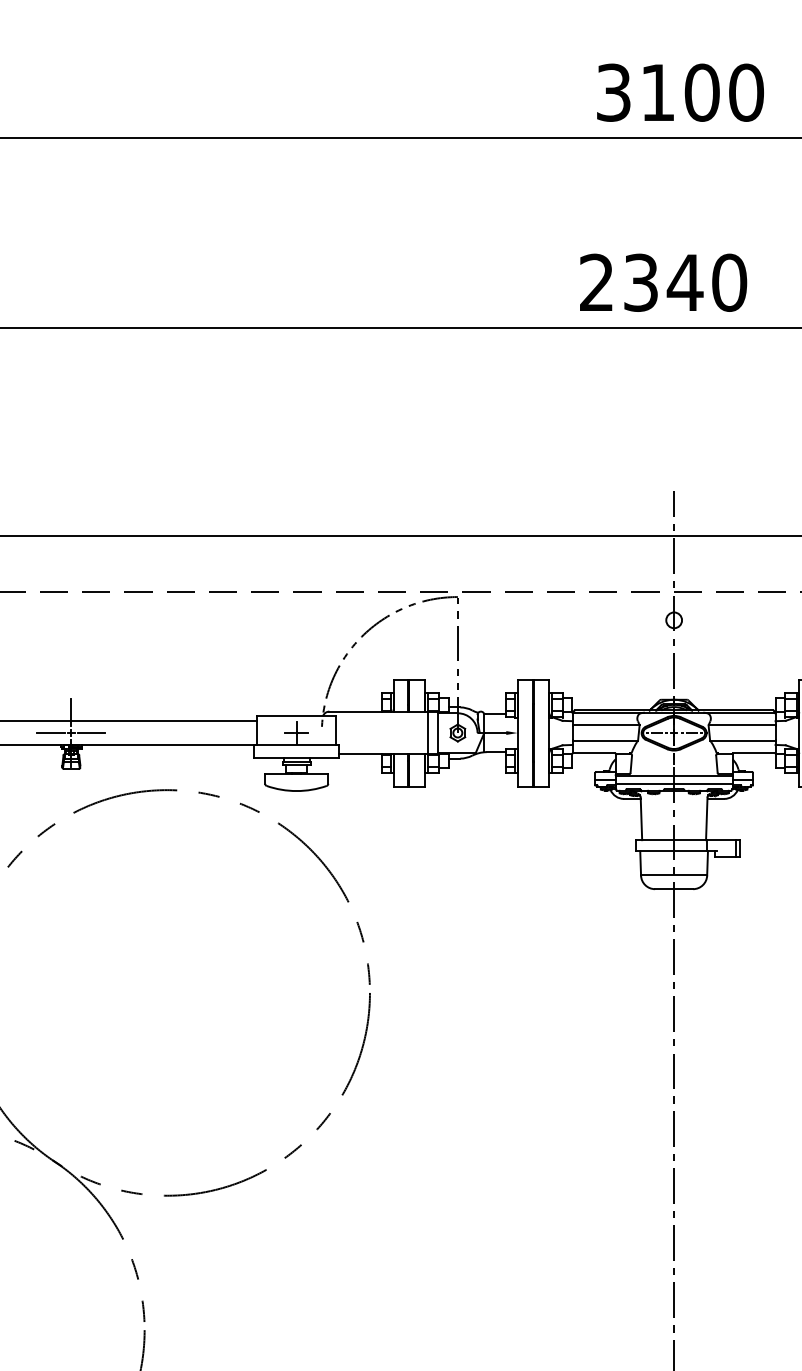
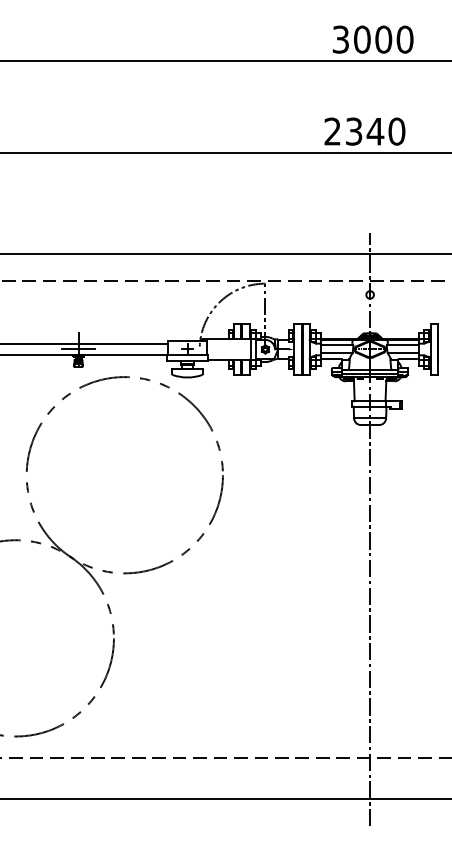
text: (658, 92) -> (362, 39), 3100 -> 3000

